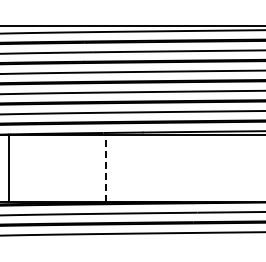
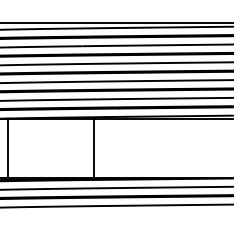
line: (106, 168) -> (93, 148), dashed -> solid

